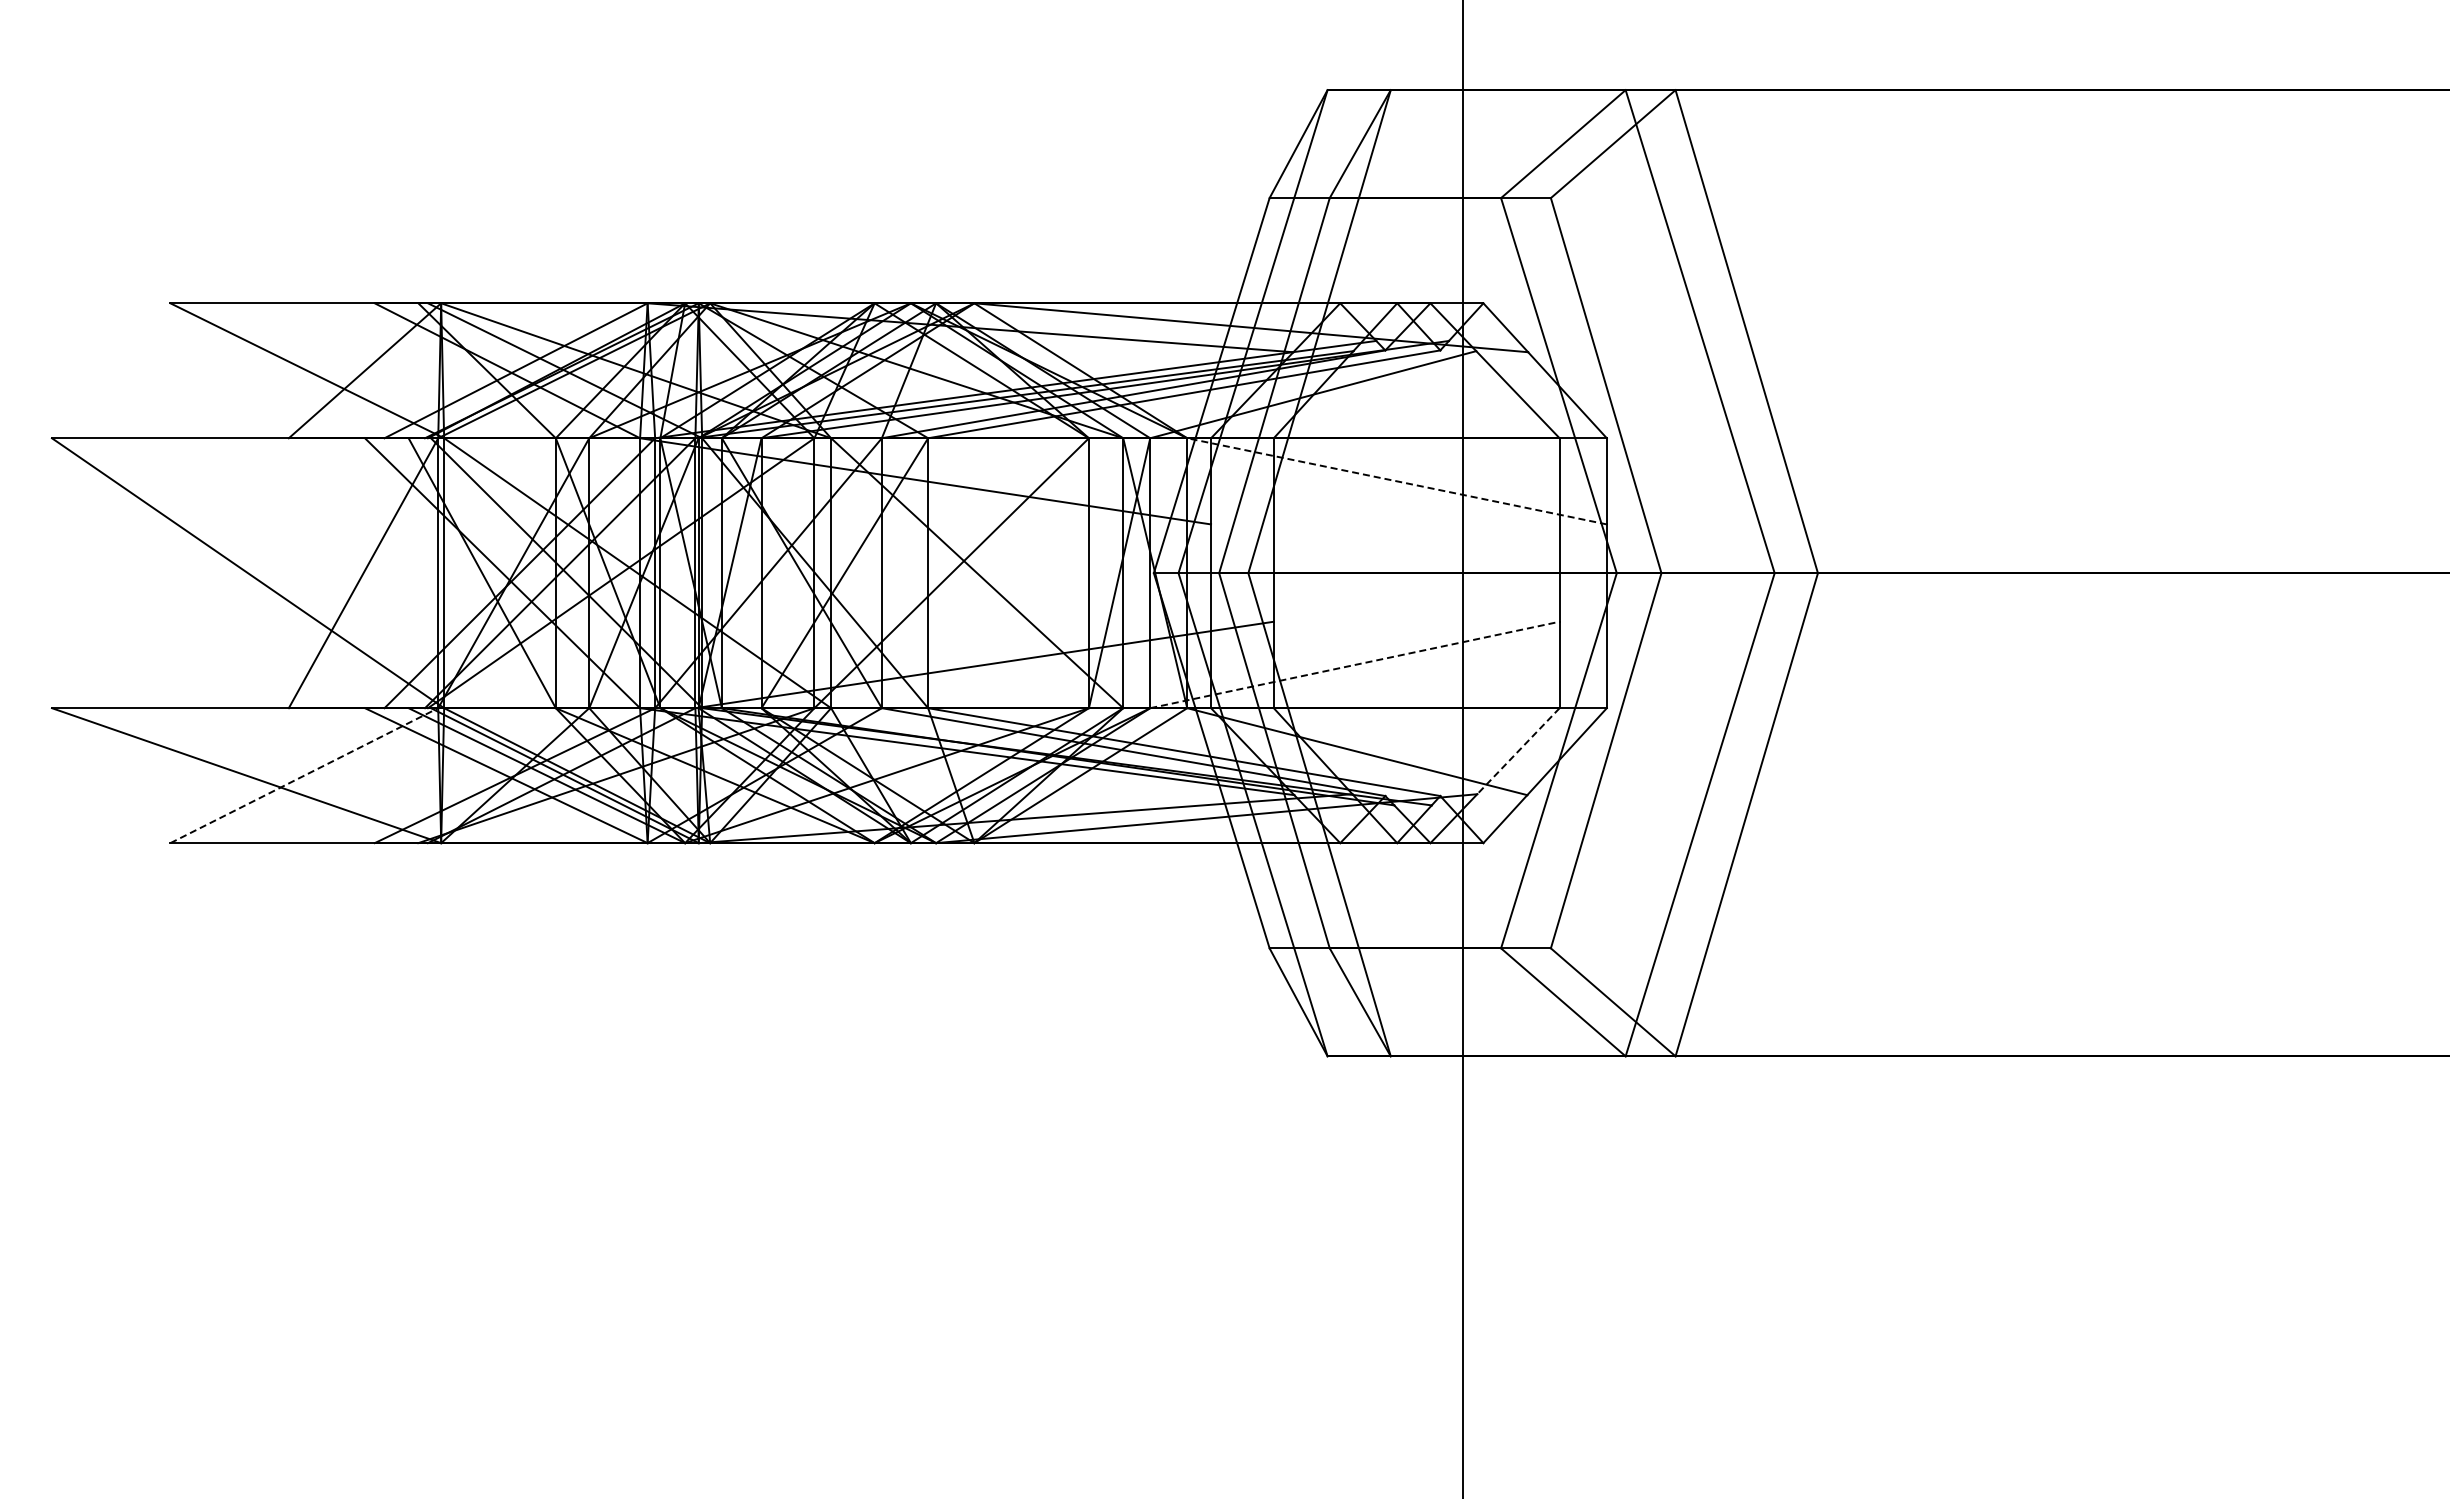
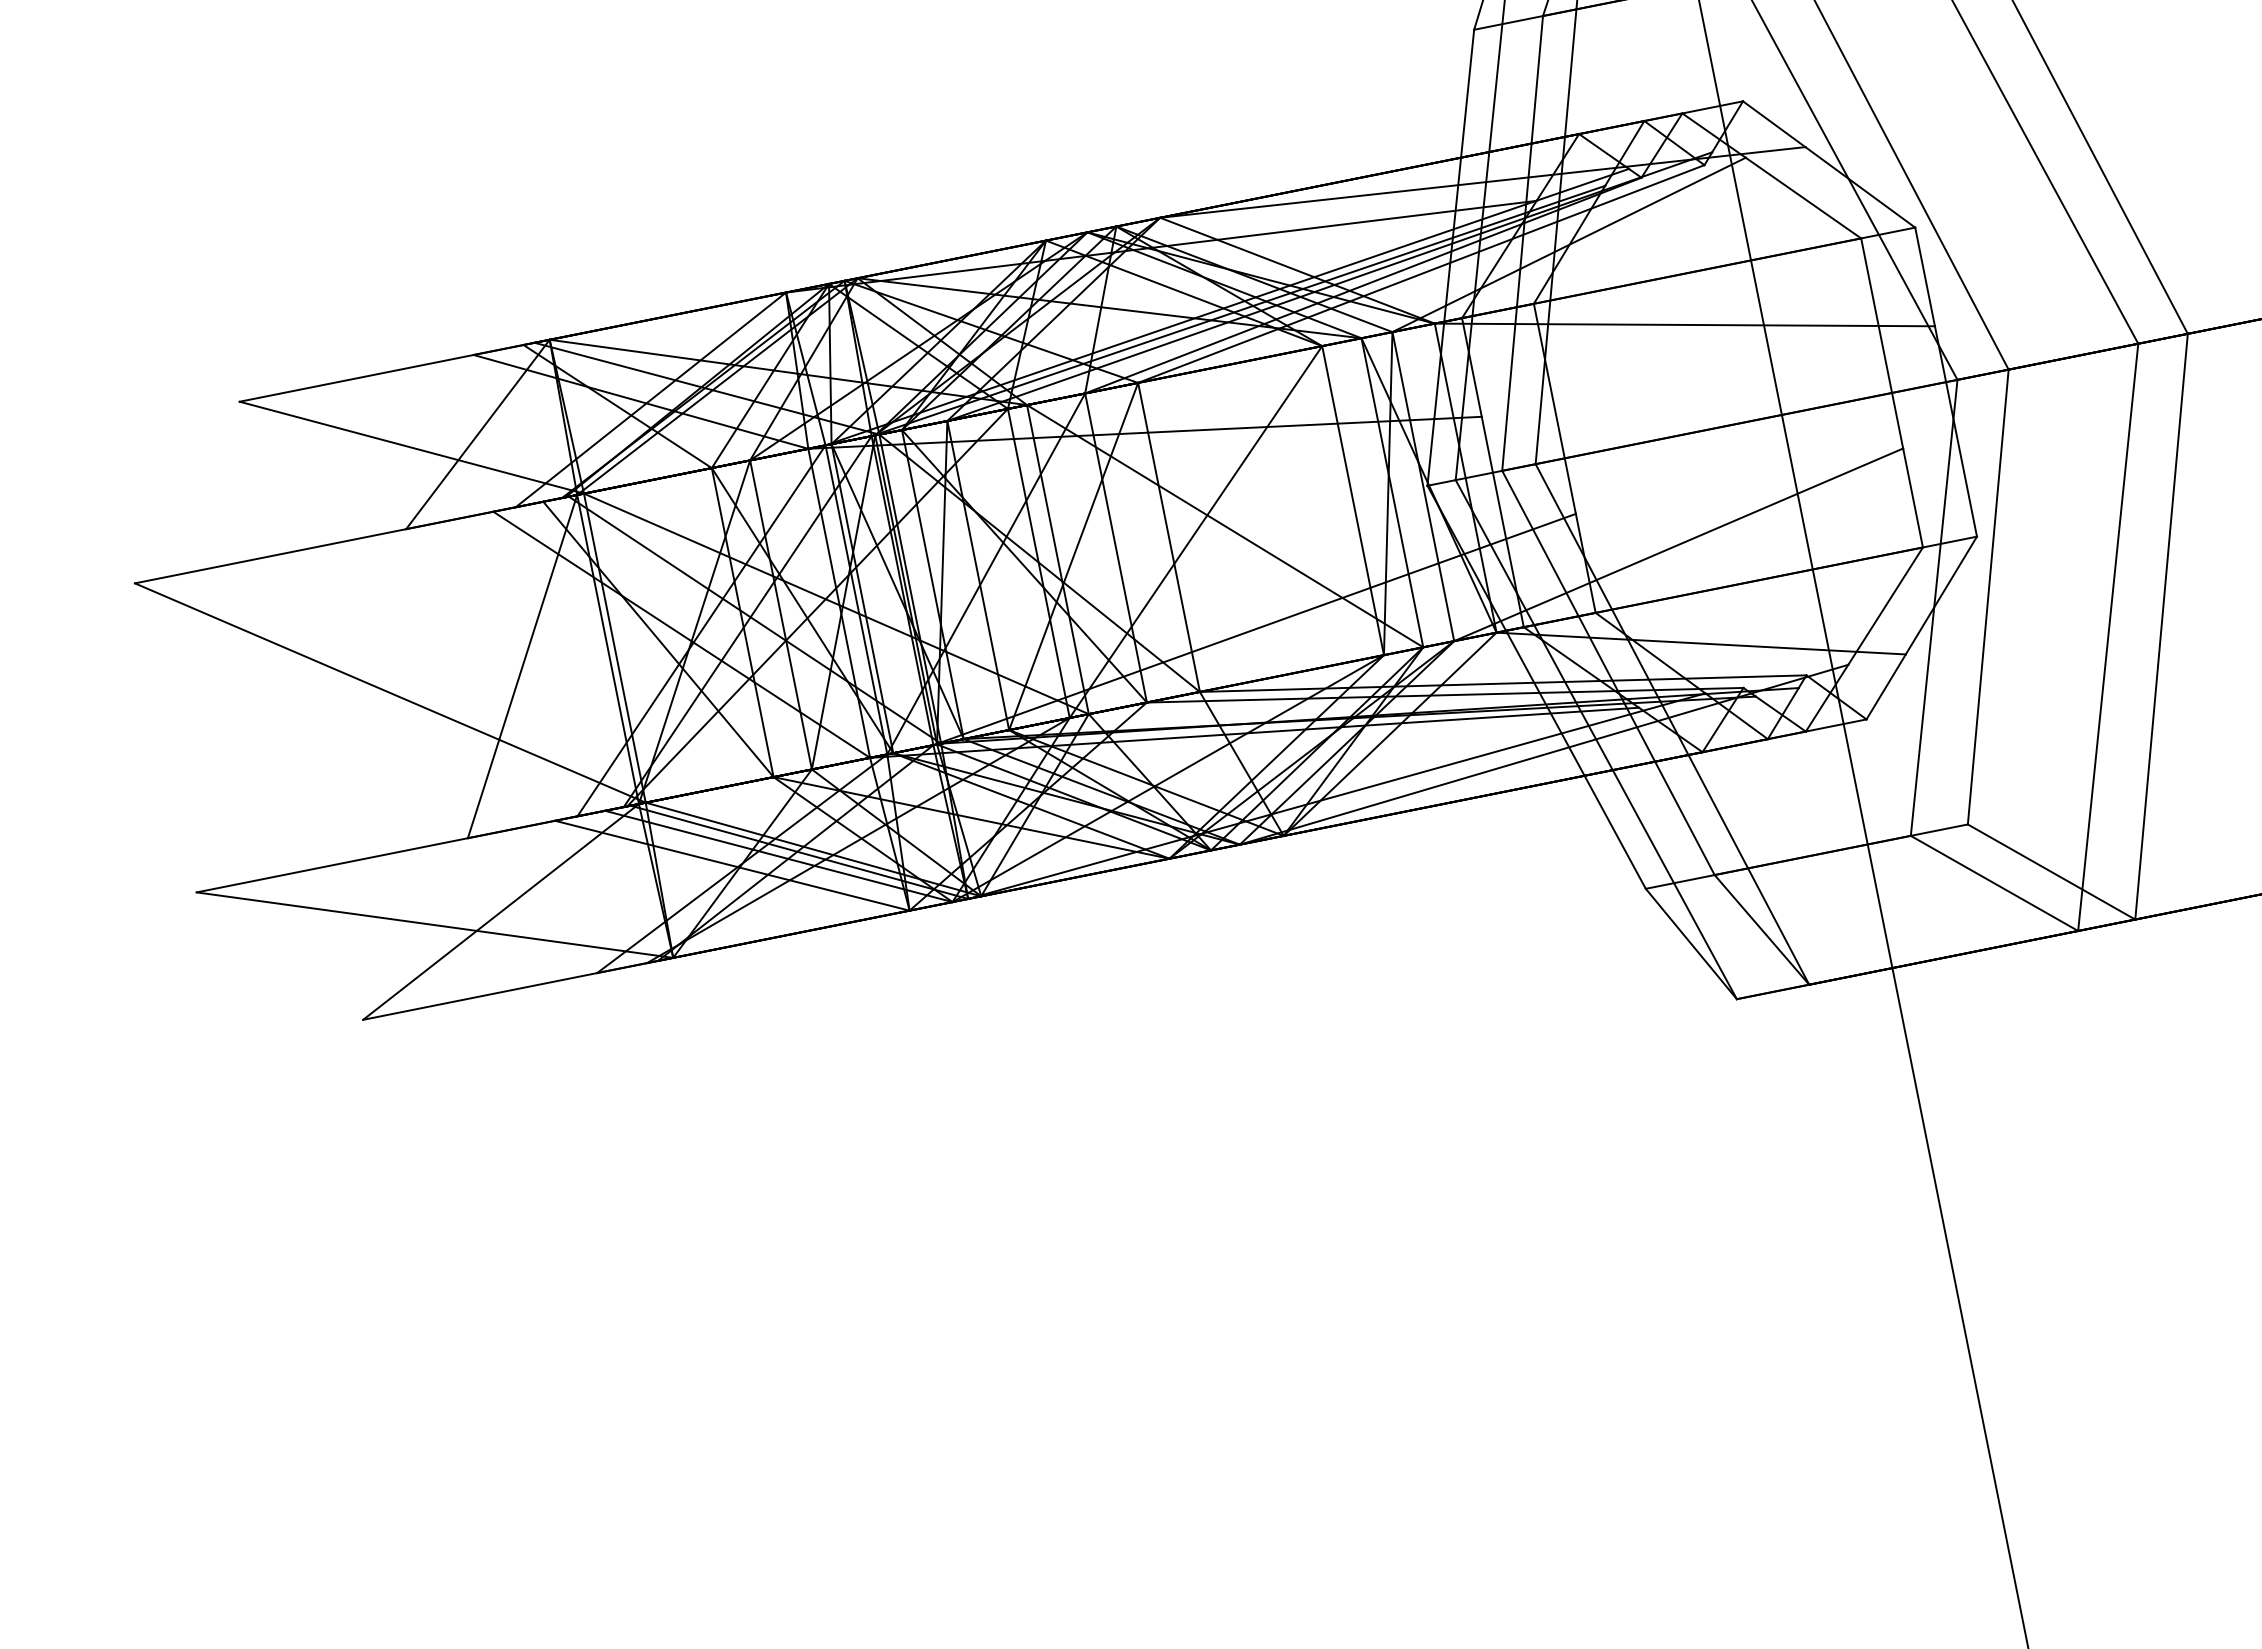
line: (1396, 481) -> (1684, 325), dashed -> solid
line: (1355, 664) -> (1679, 544), dashed -> solid
line: (1518, 751) -> (1885, 606), dashed -> solid
line: (304, 775) -> (501, 911), dashed -> solid

